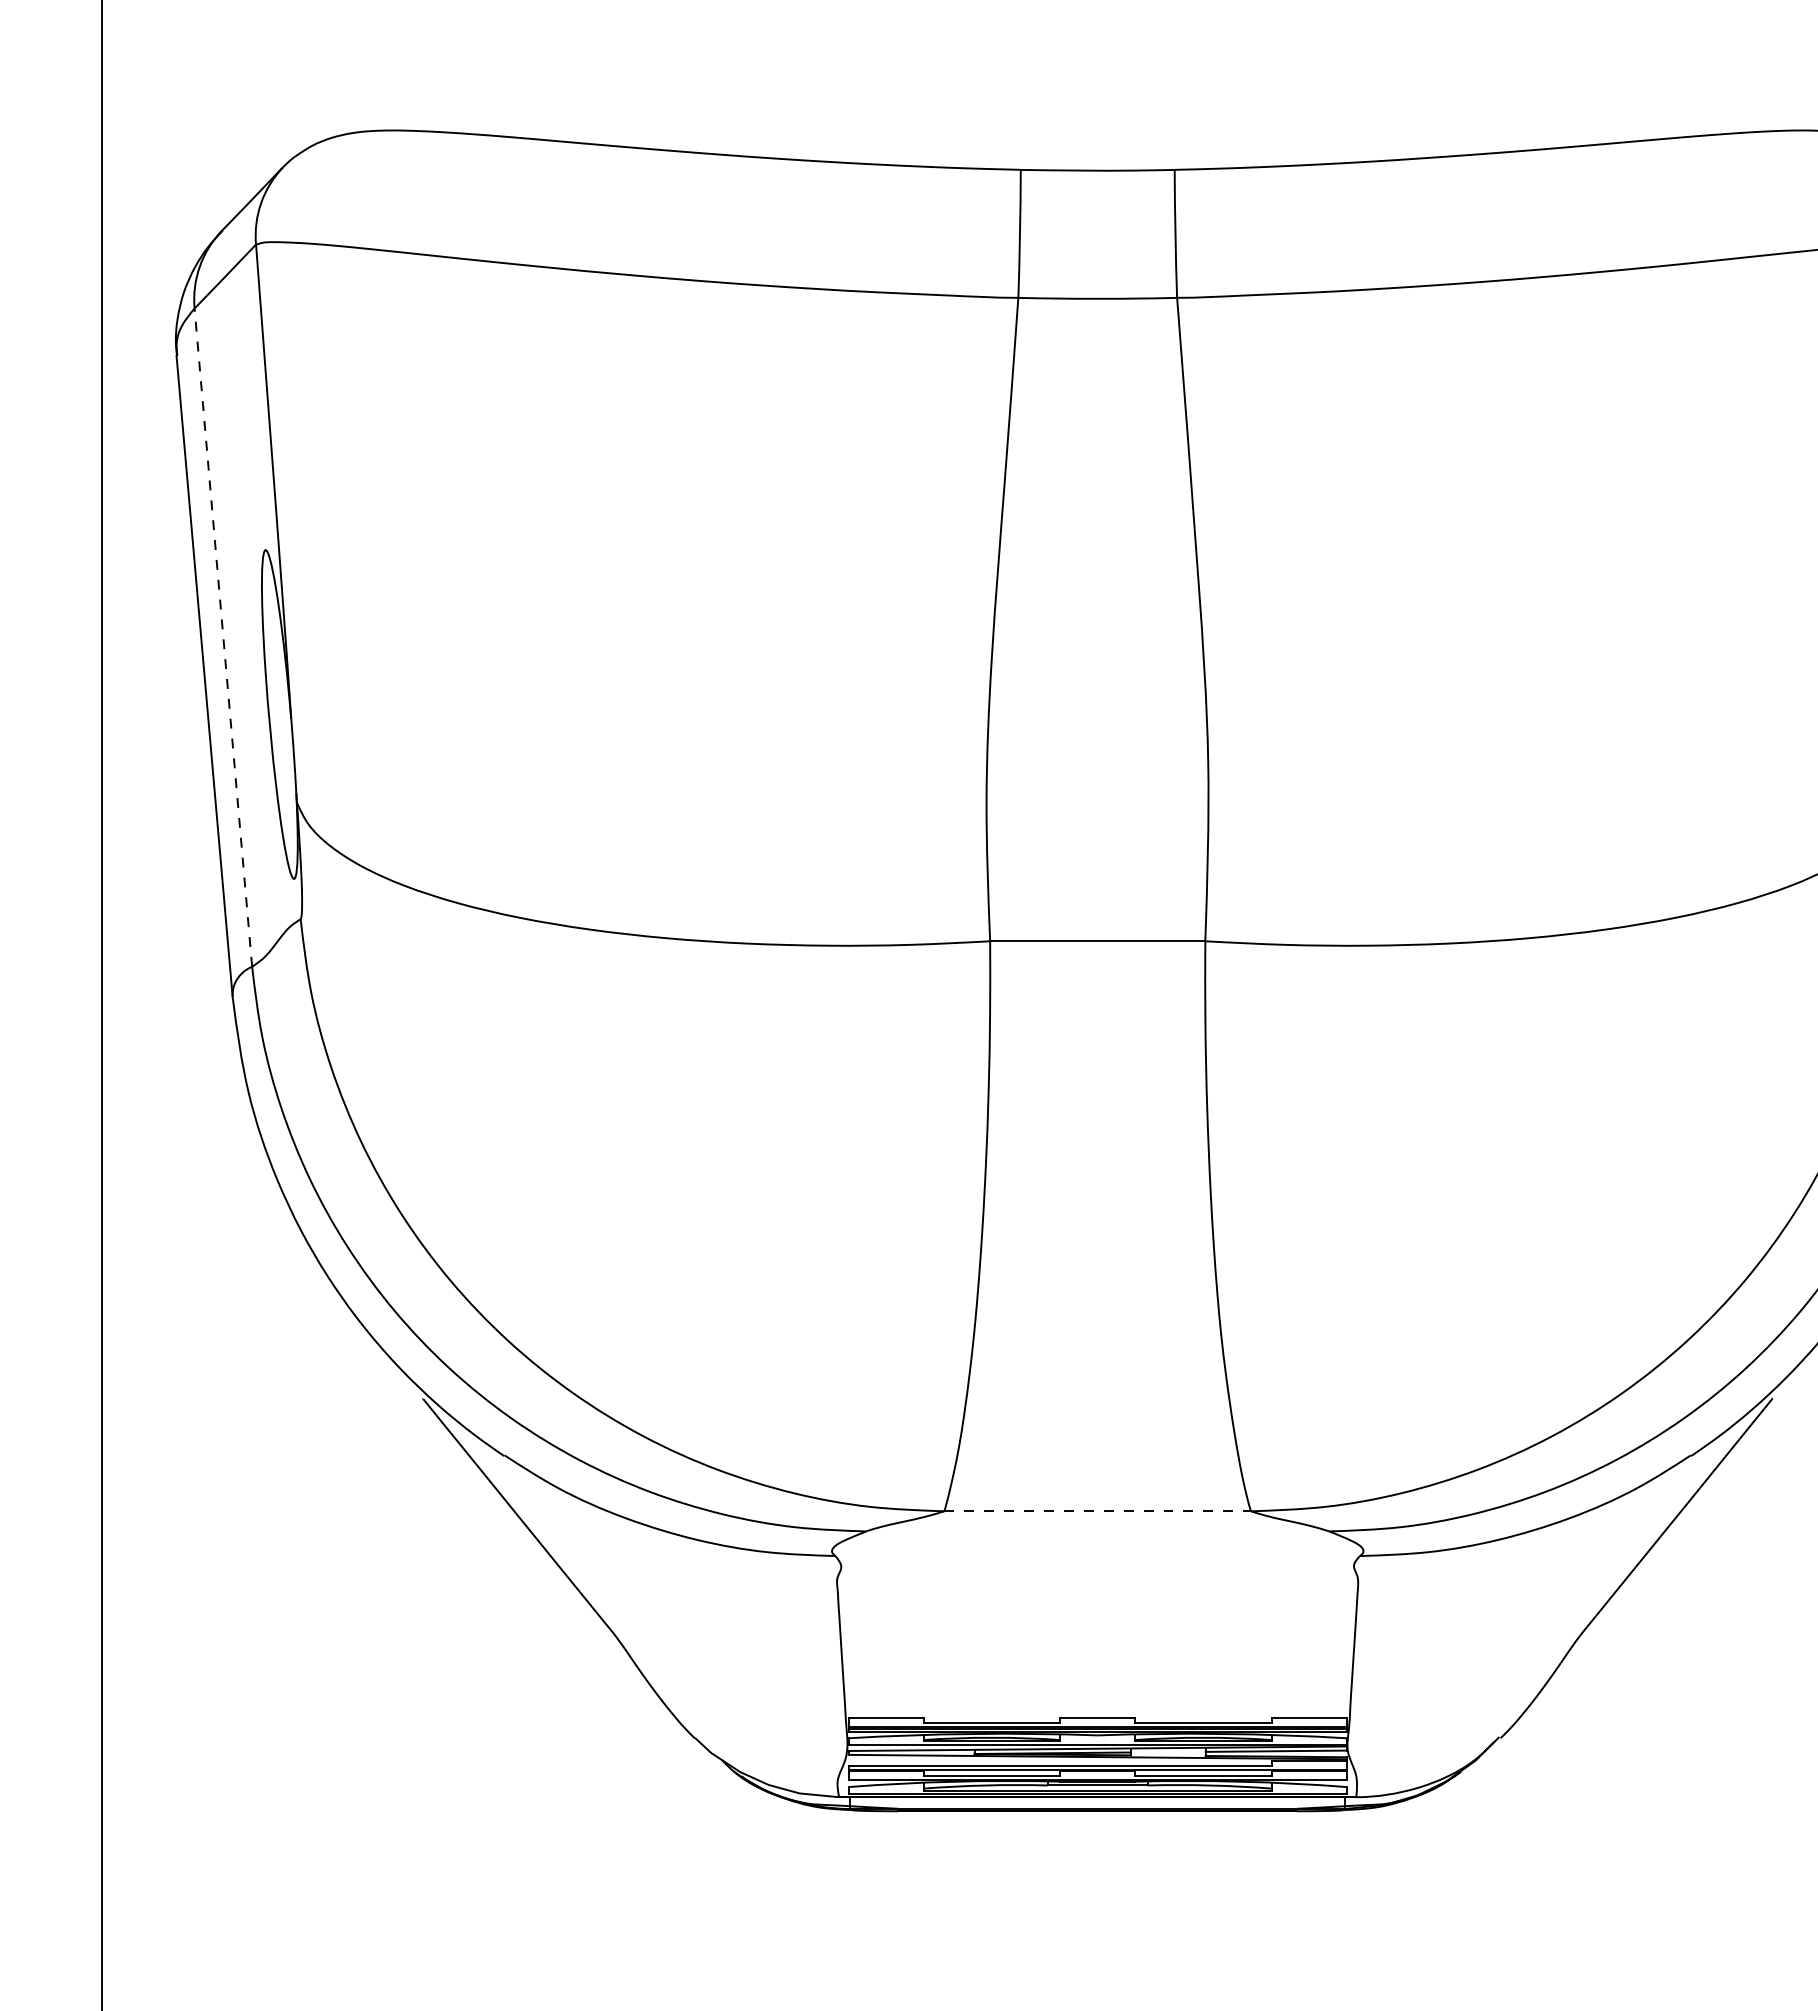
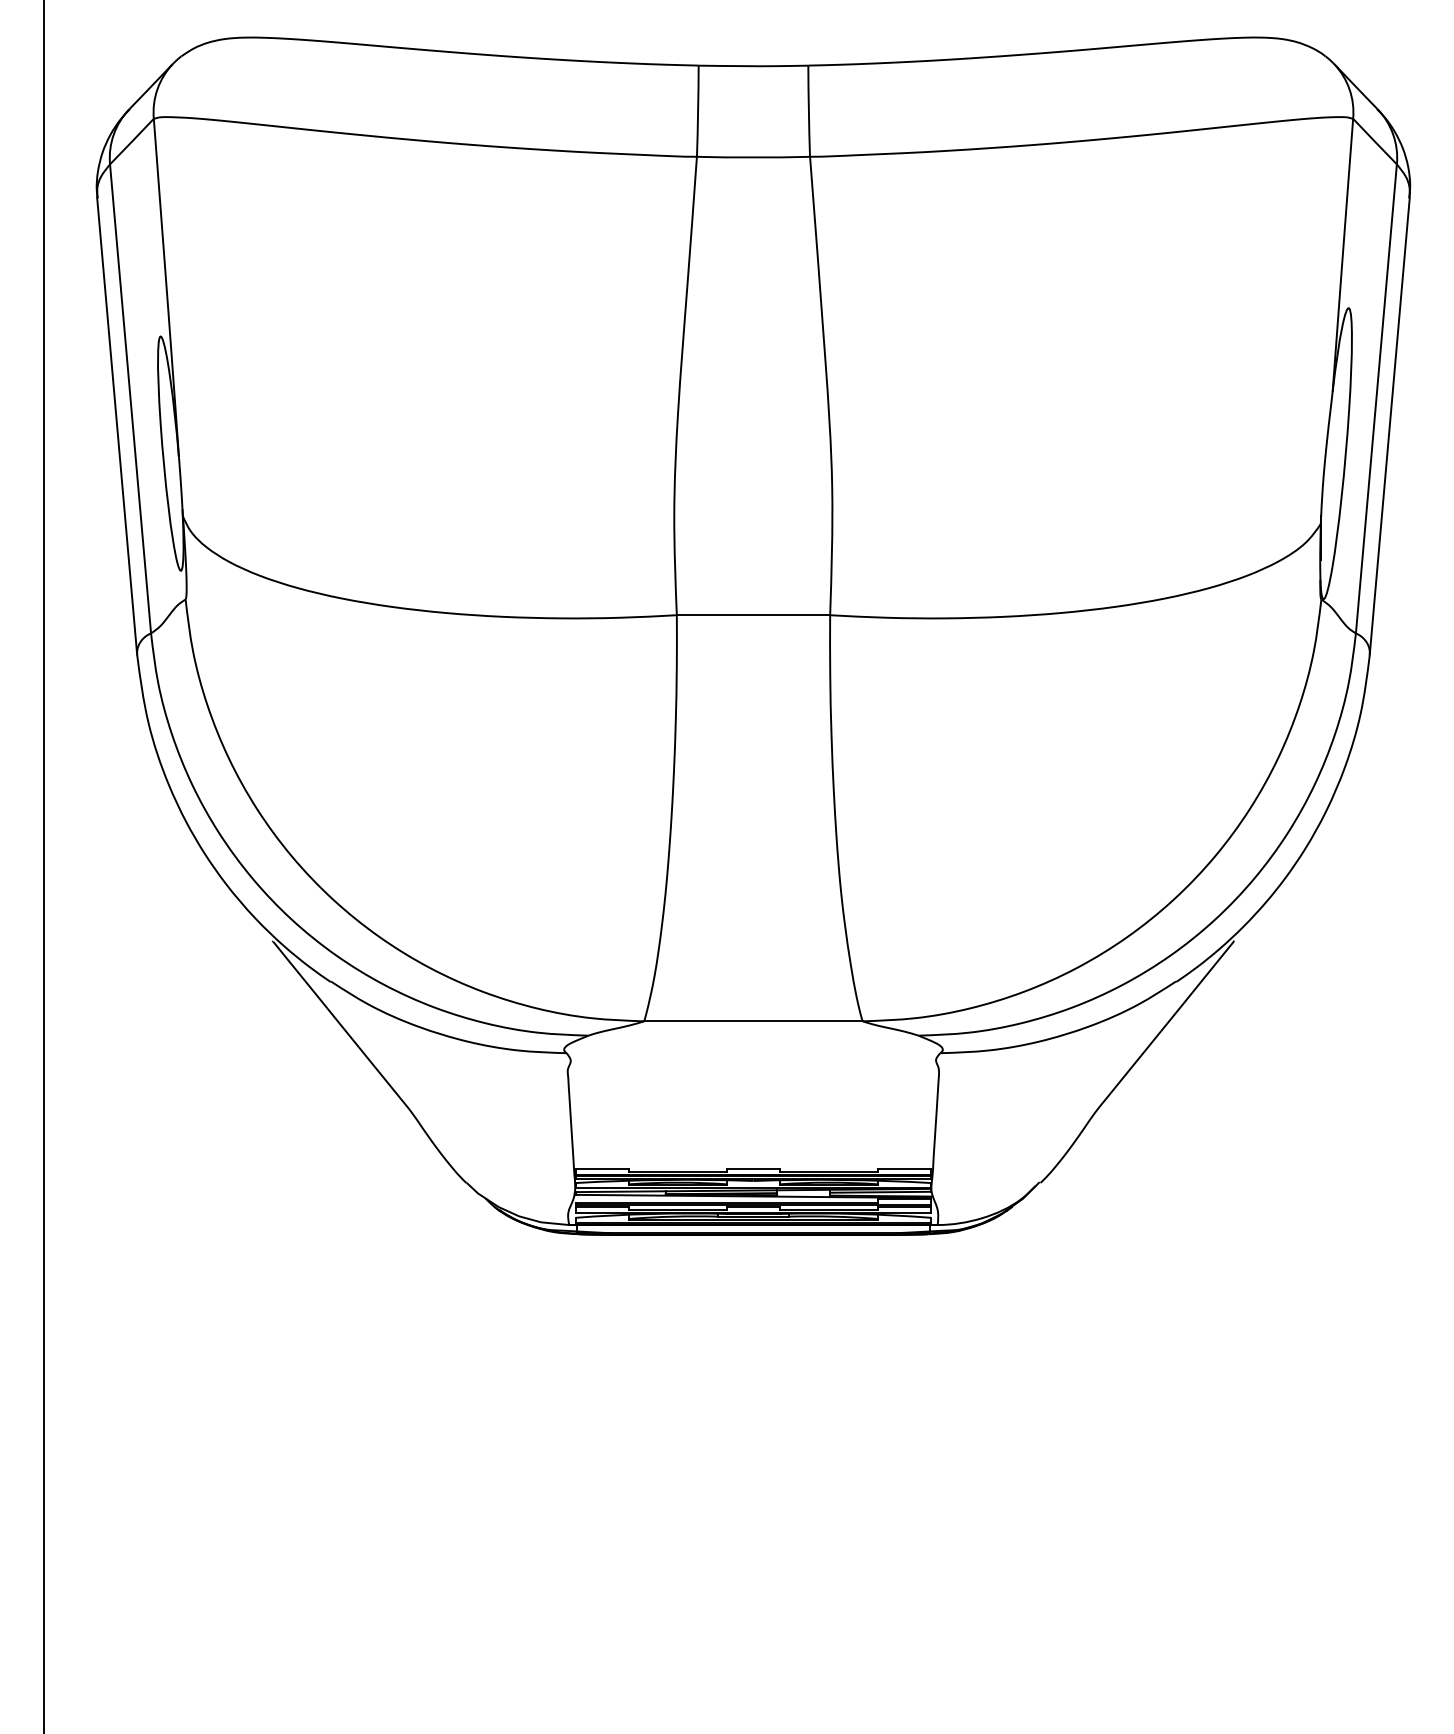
line: (223, 637) -> (130, 398), dashed -> solid
line: (1097, 1511) -> (753, 1021), dashed -> solid

